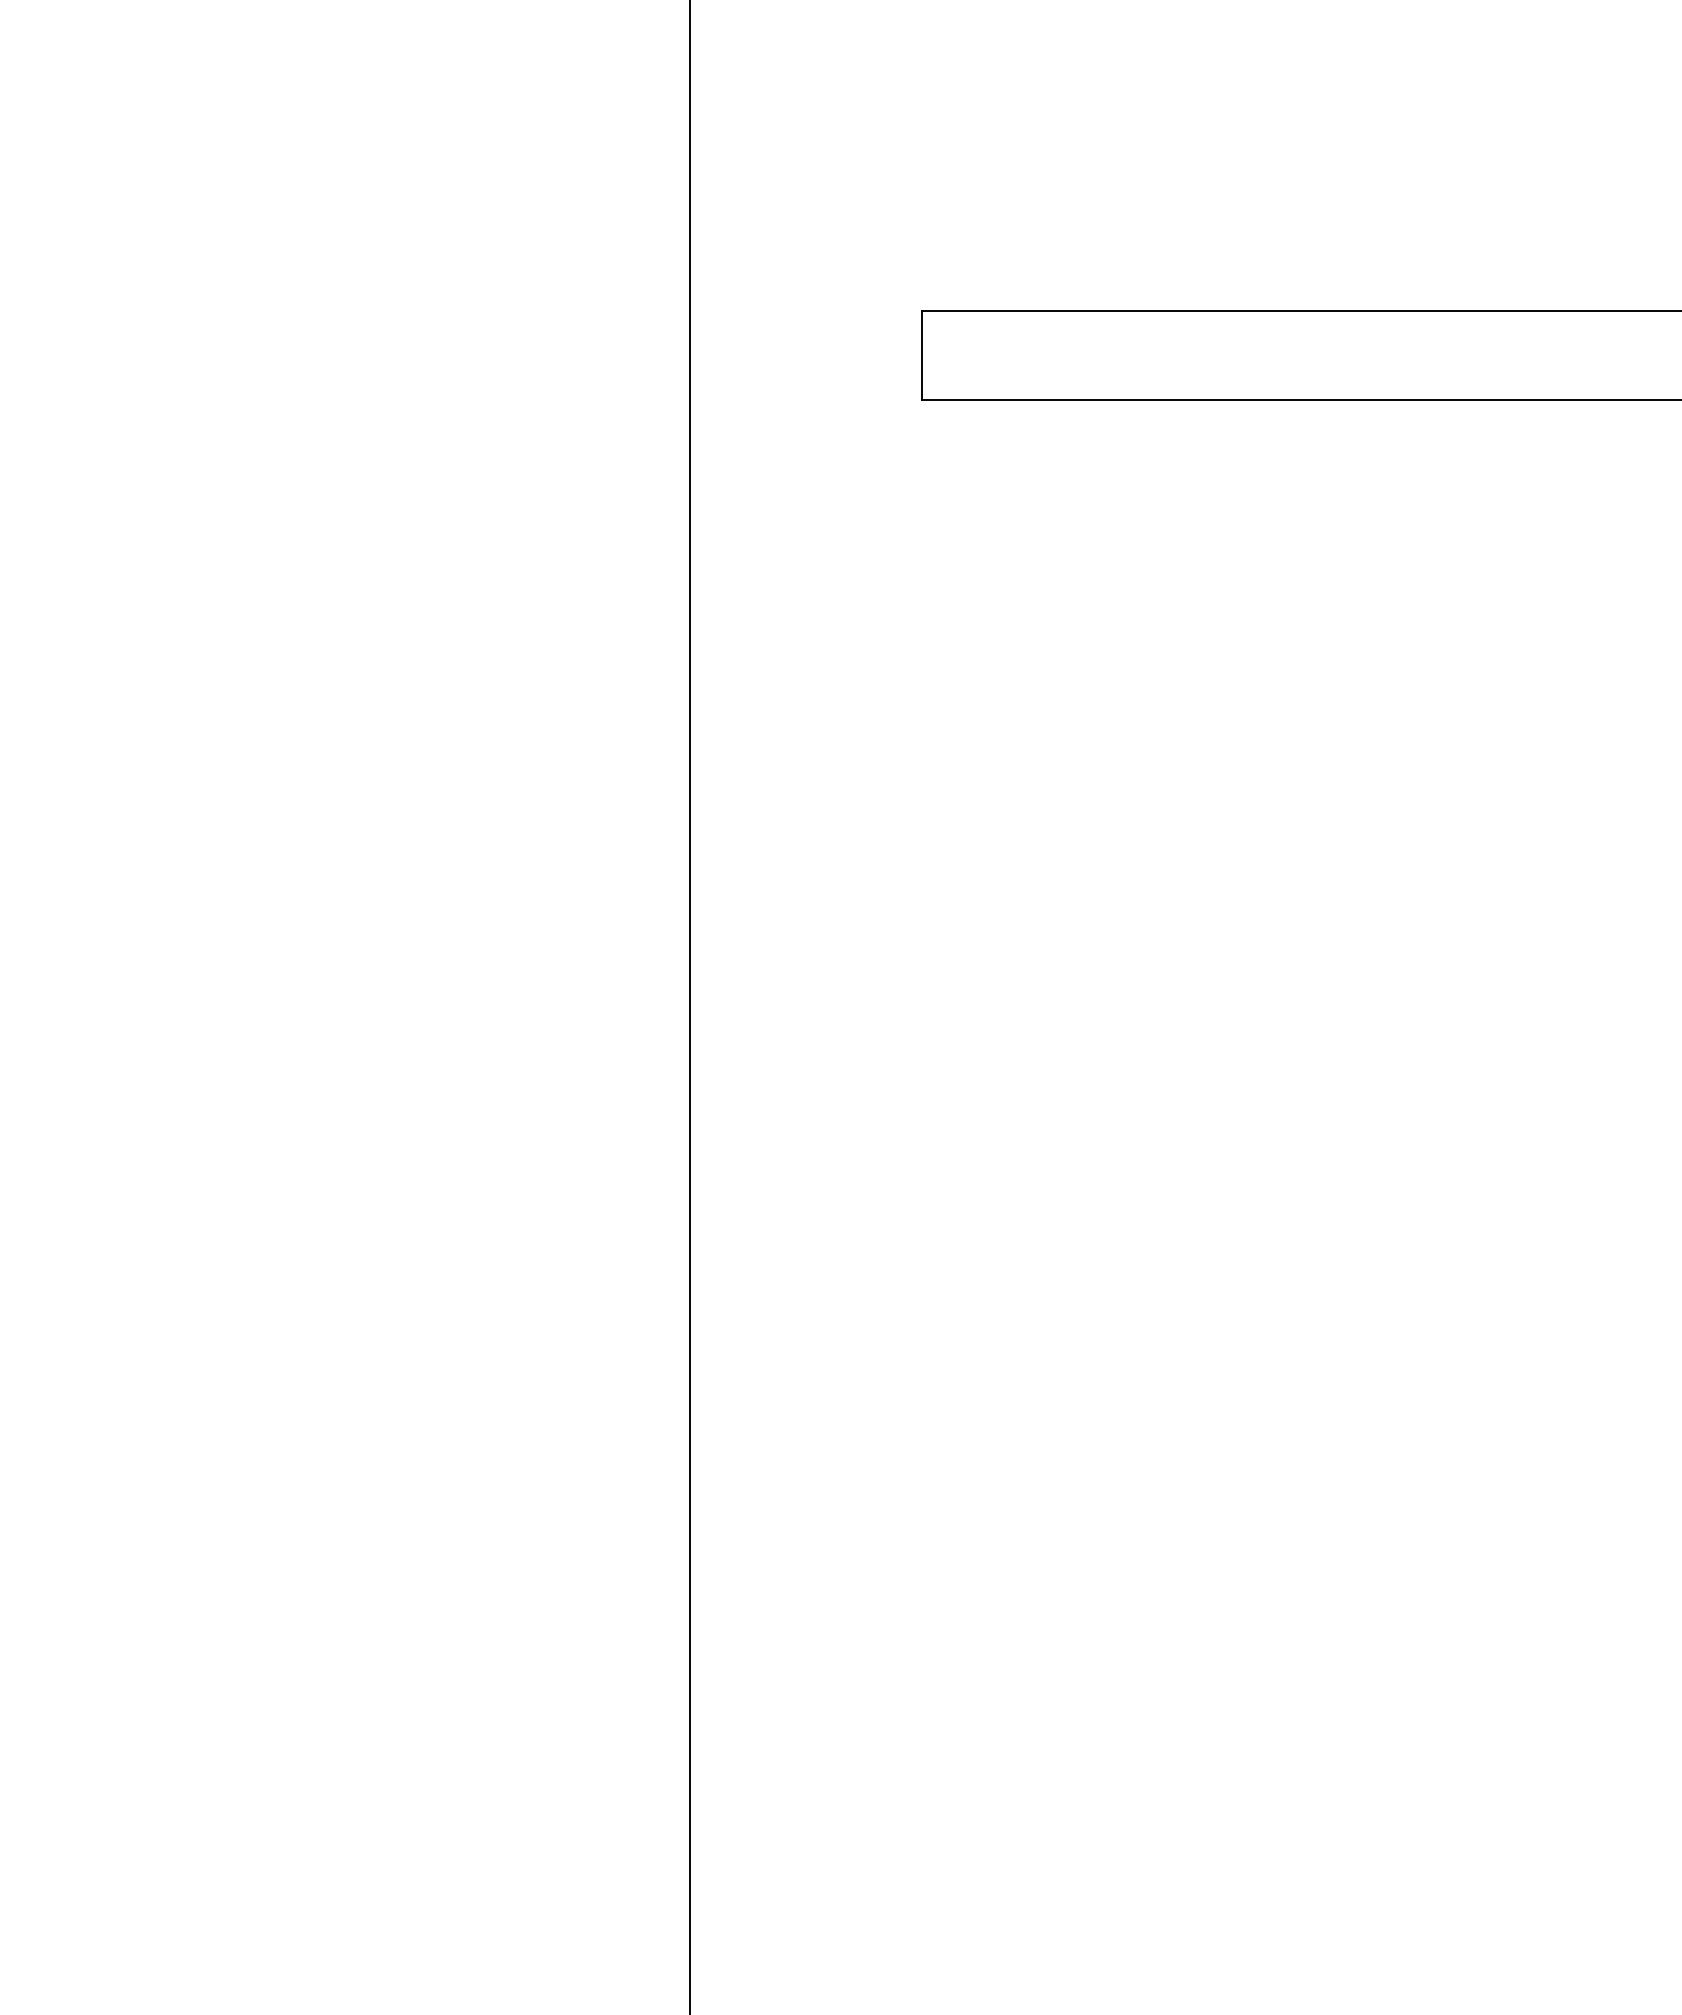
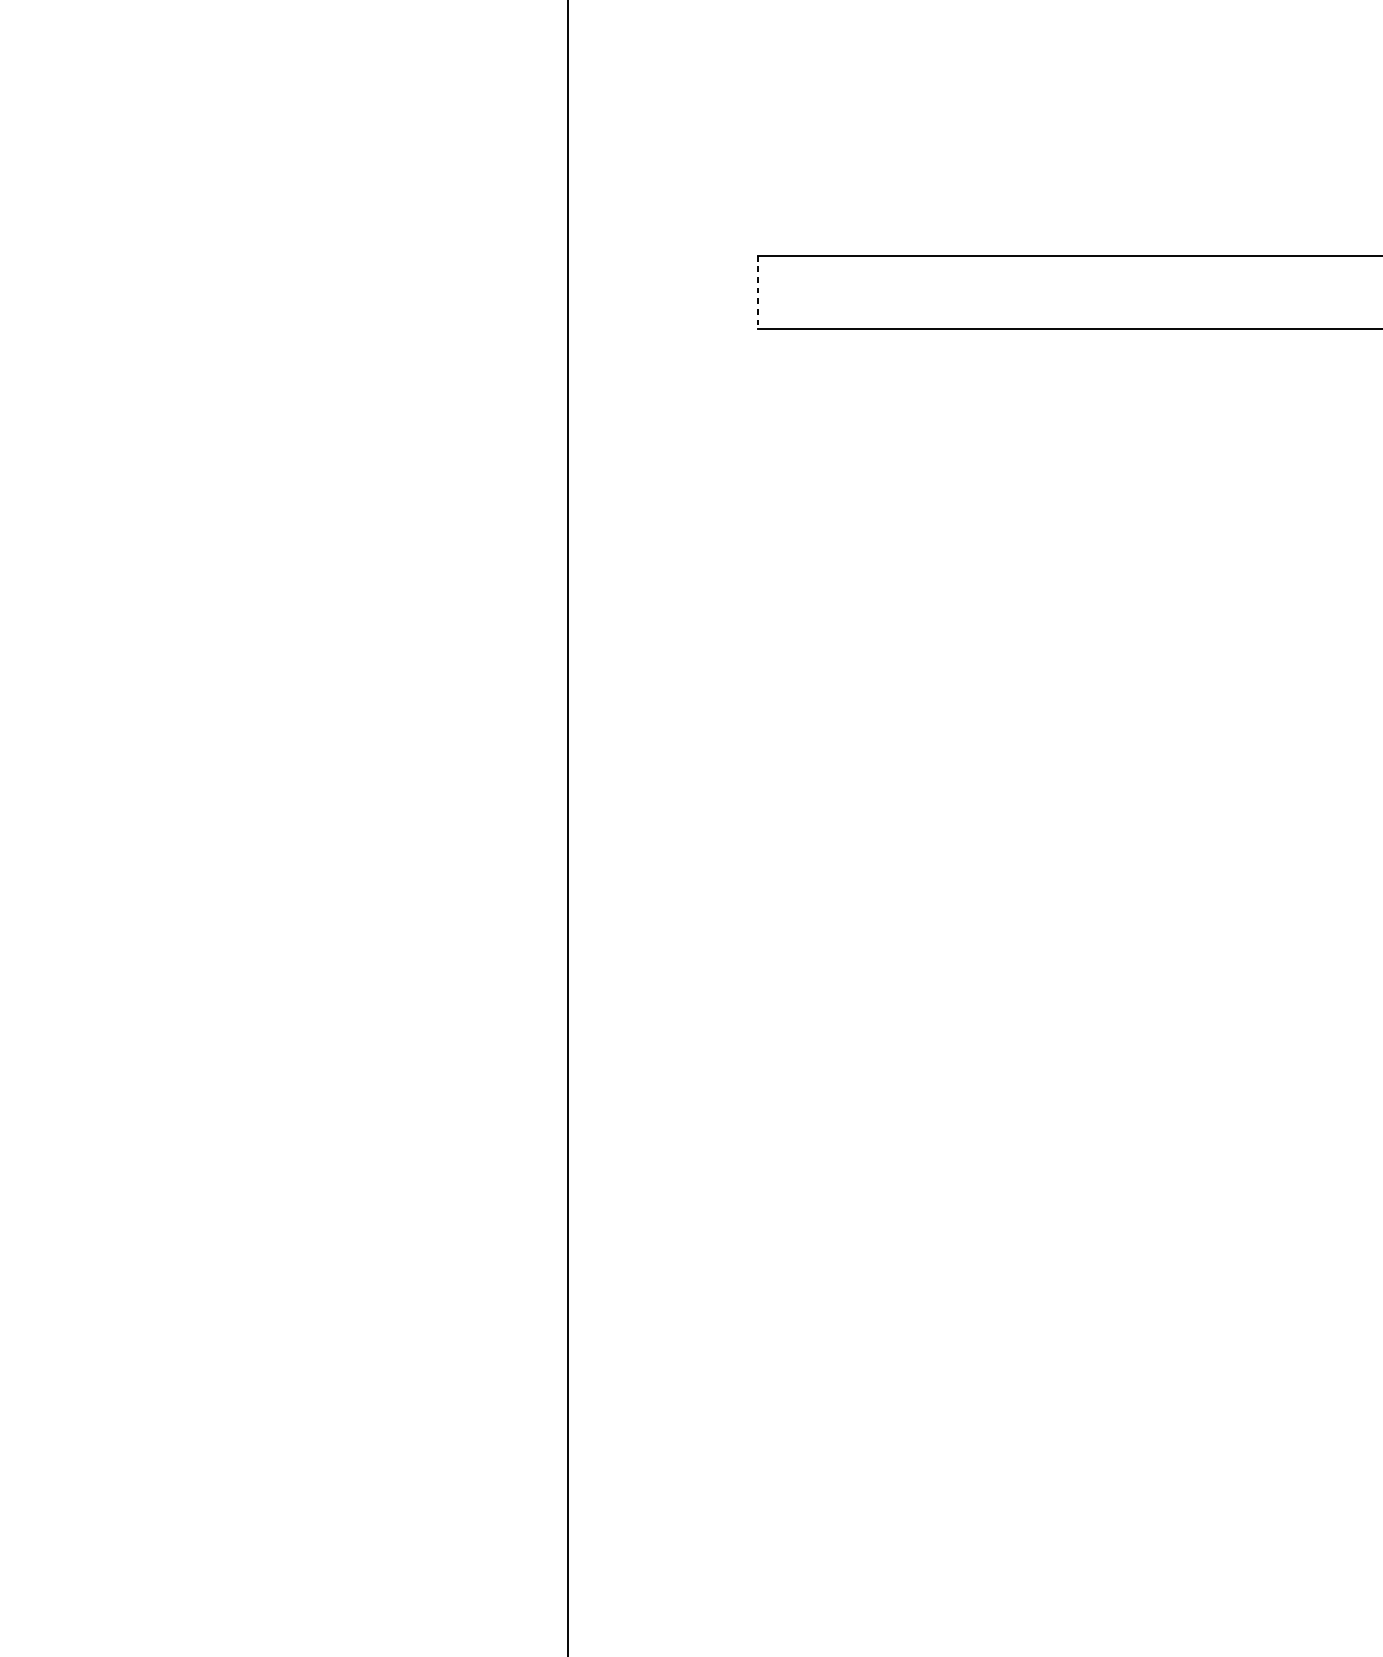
line: (921, 355) -> (757, 292), solid -> dashed

